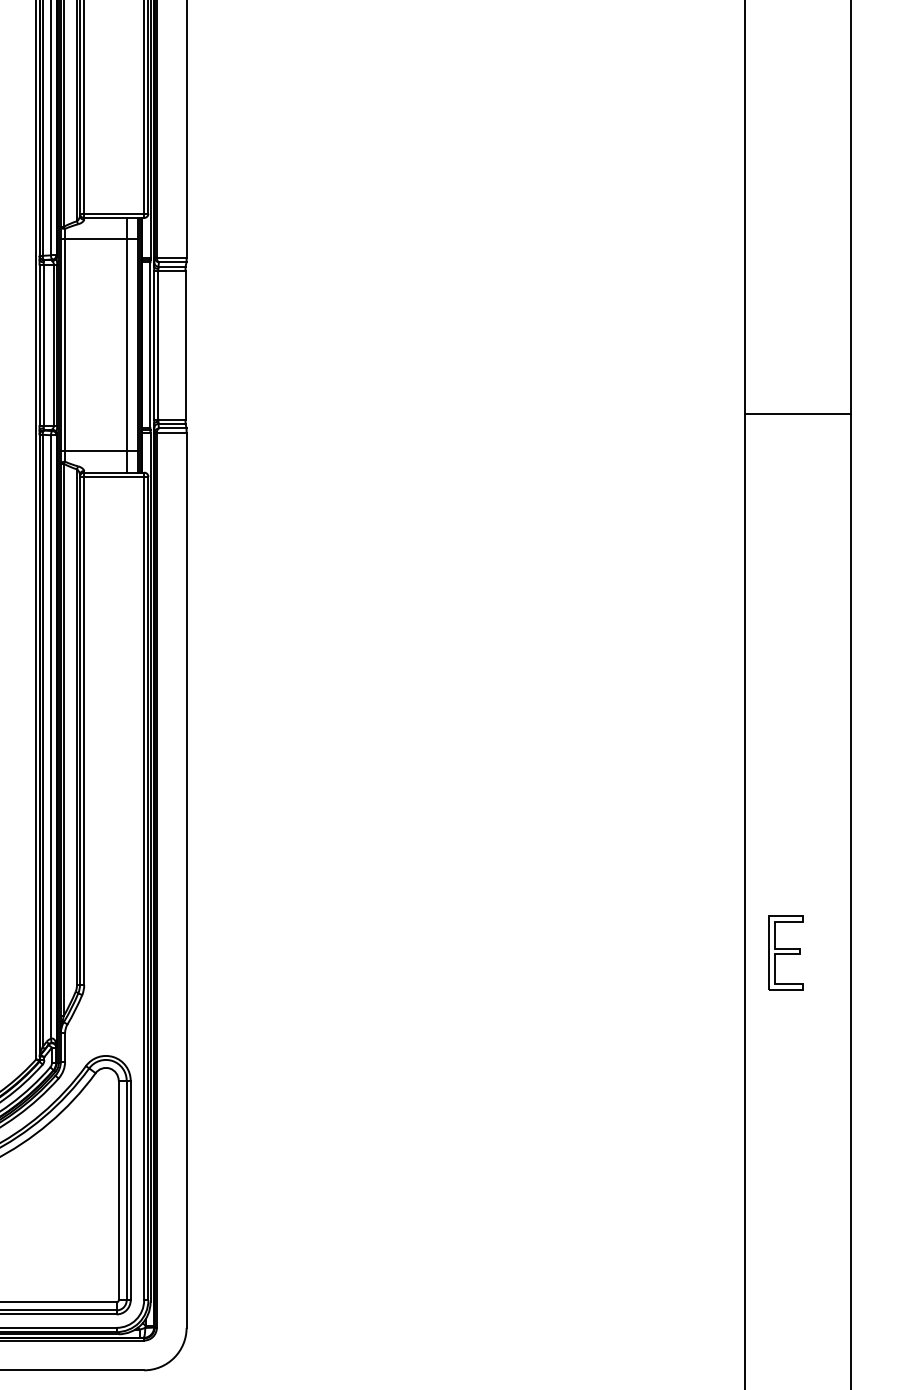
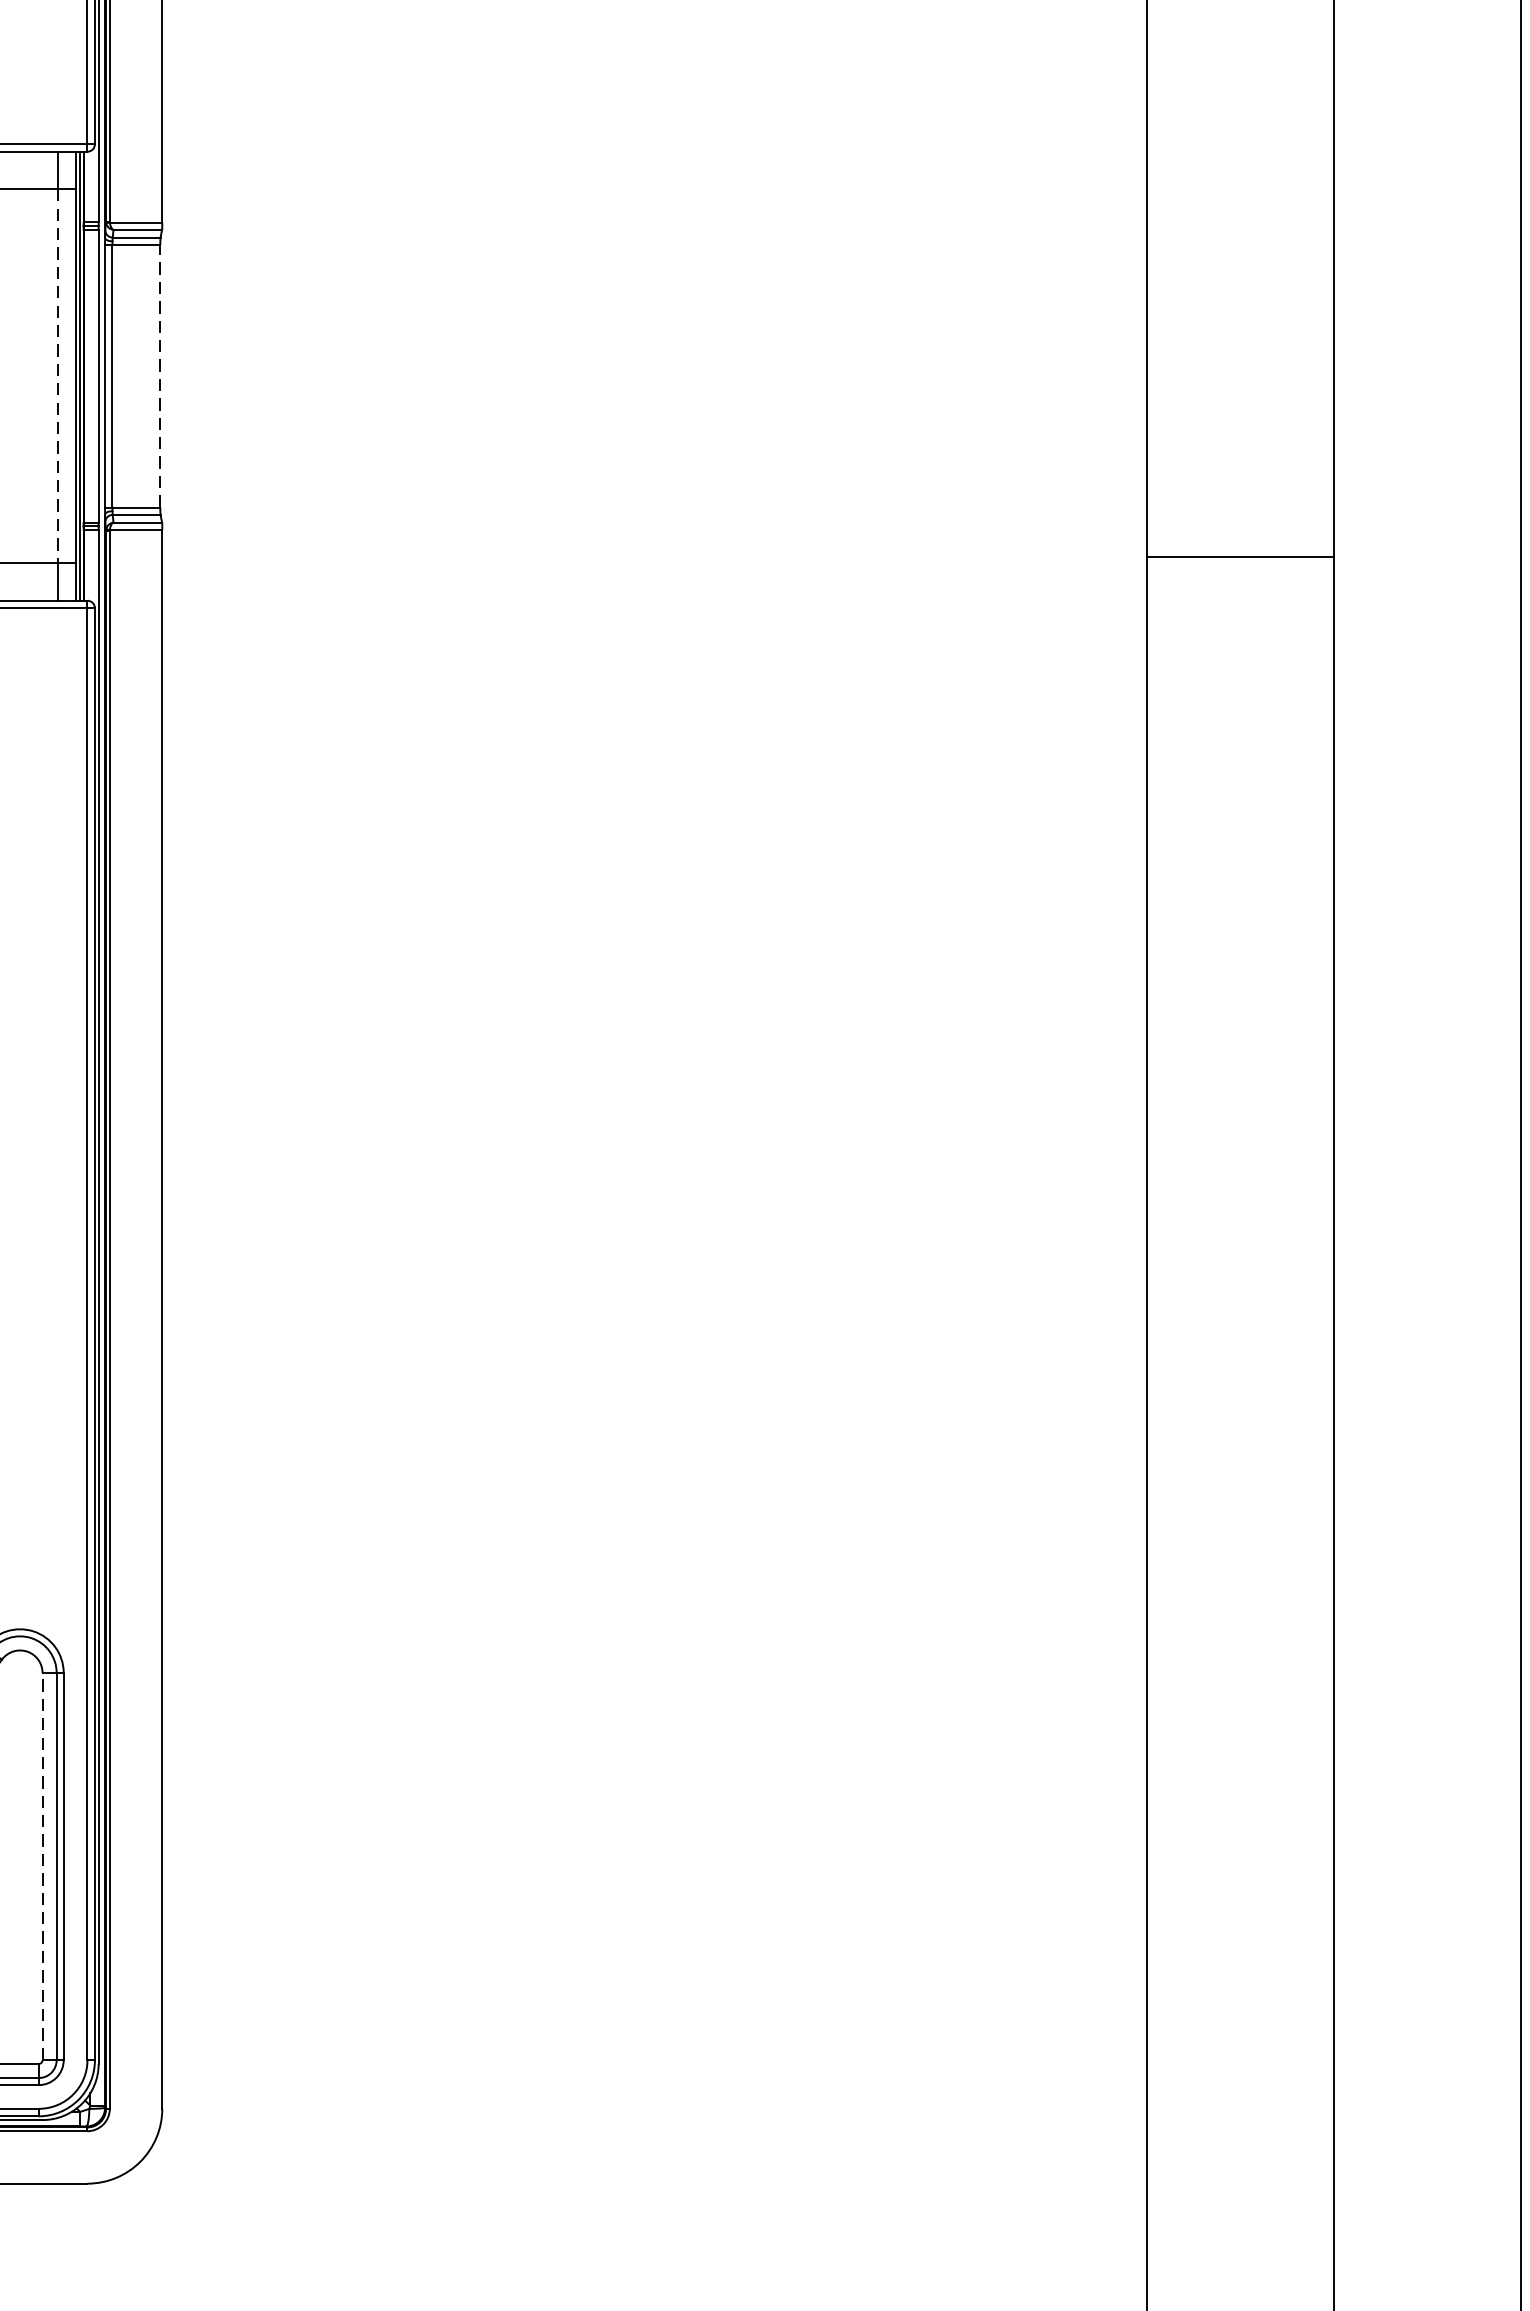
line: (185, 344) -> (160, 374), solid -> dashed
line: (127, 345) -> (58, 376), solid -> dashed
line: (797, 413) -> (1239, 556), moved
part: (785, 952) -> (1218, 1446), removed
line: (118, 1190) -> (42, 1866), solid -> dashed

